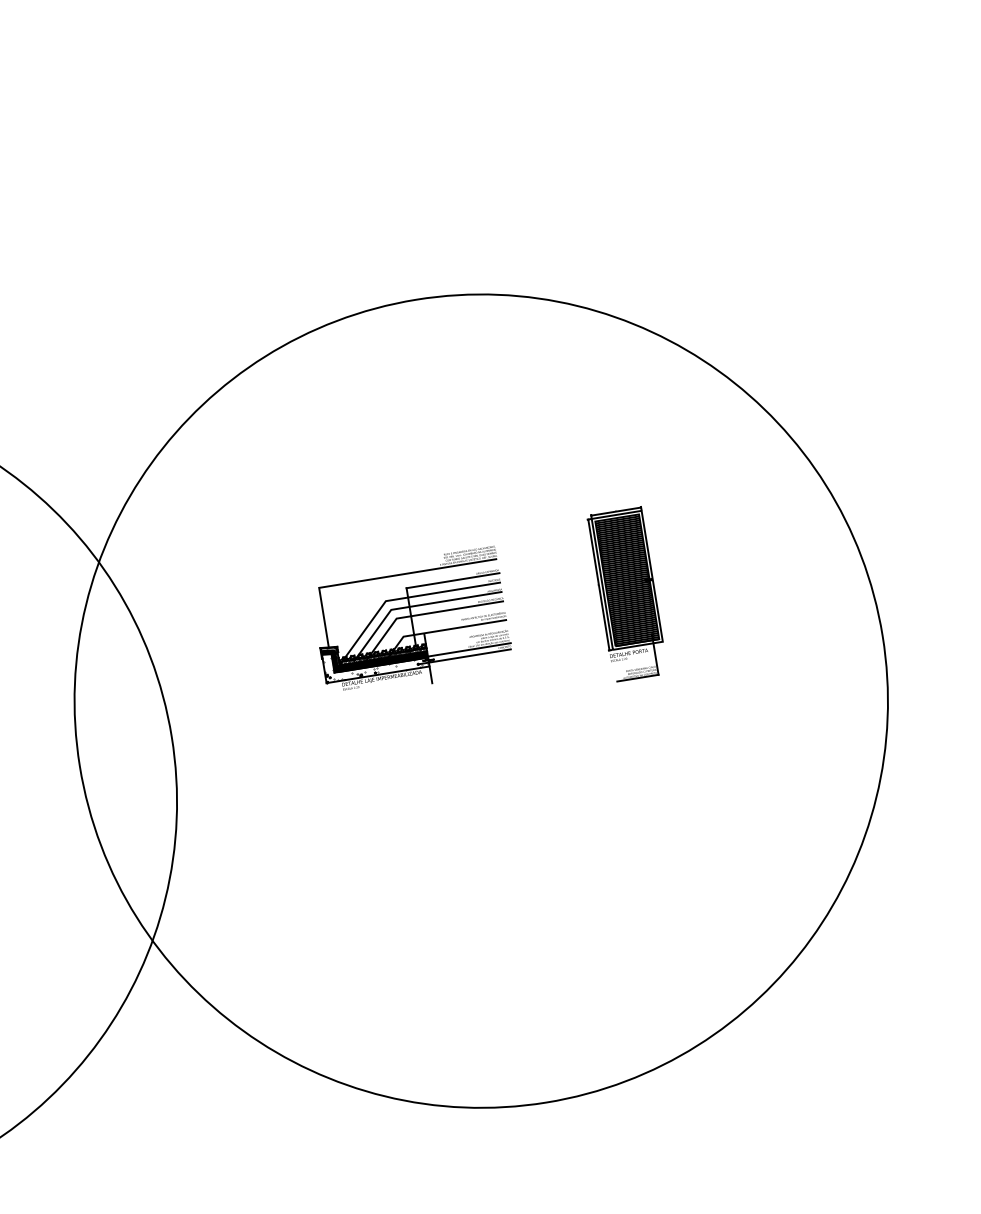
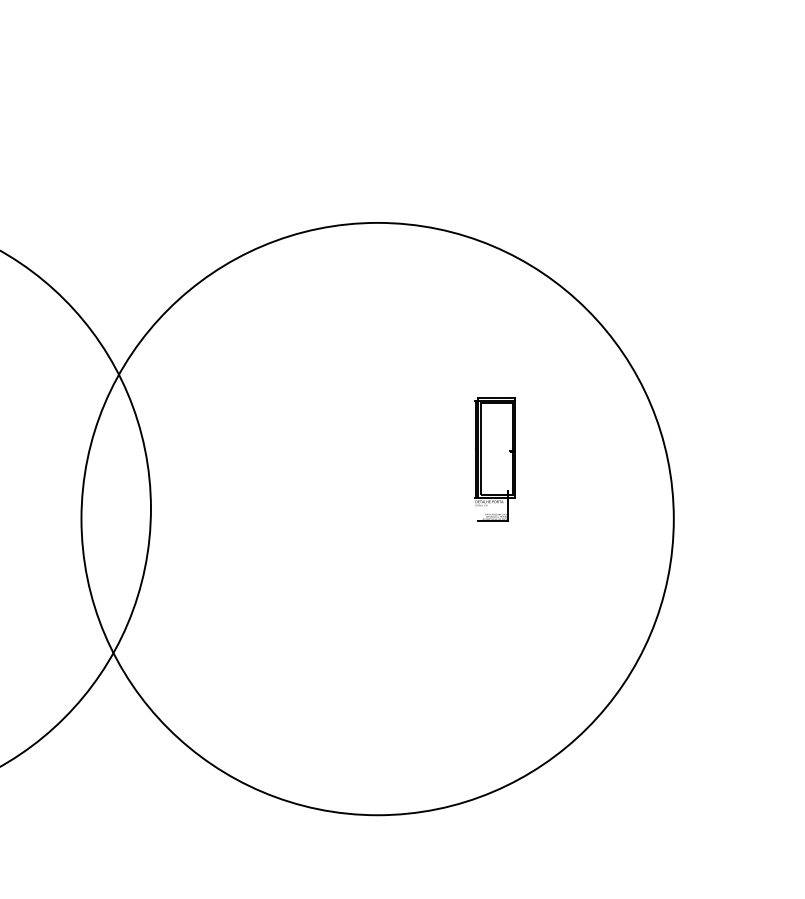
hatch: (627, 580) -> (496, 449), removed
part: (411, 622) -> (336, 454), removed

